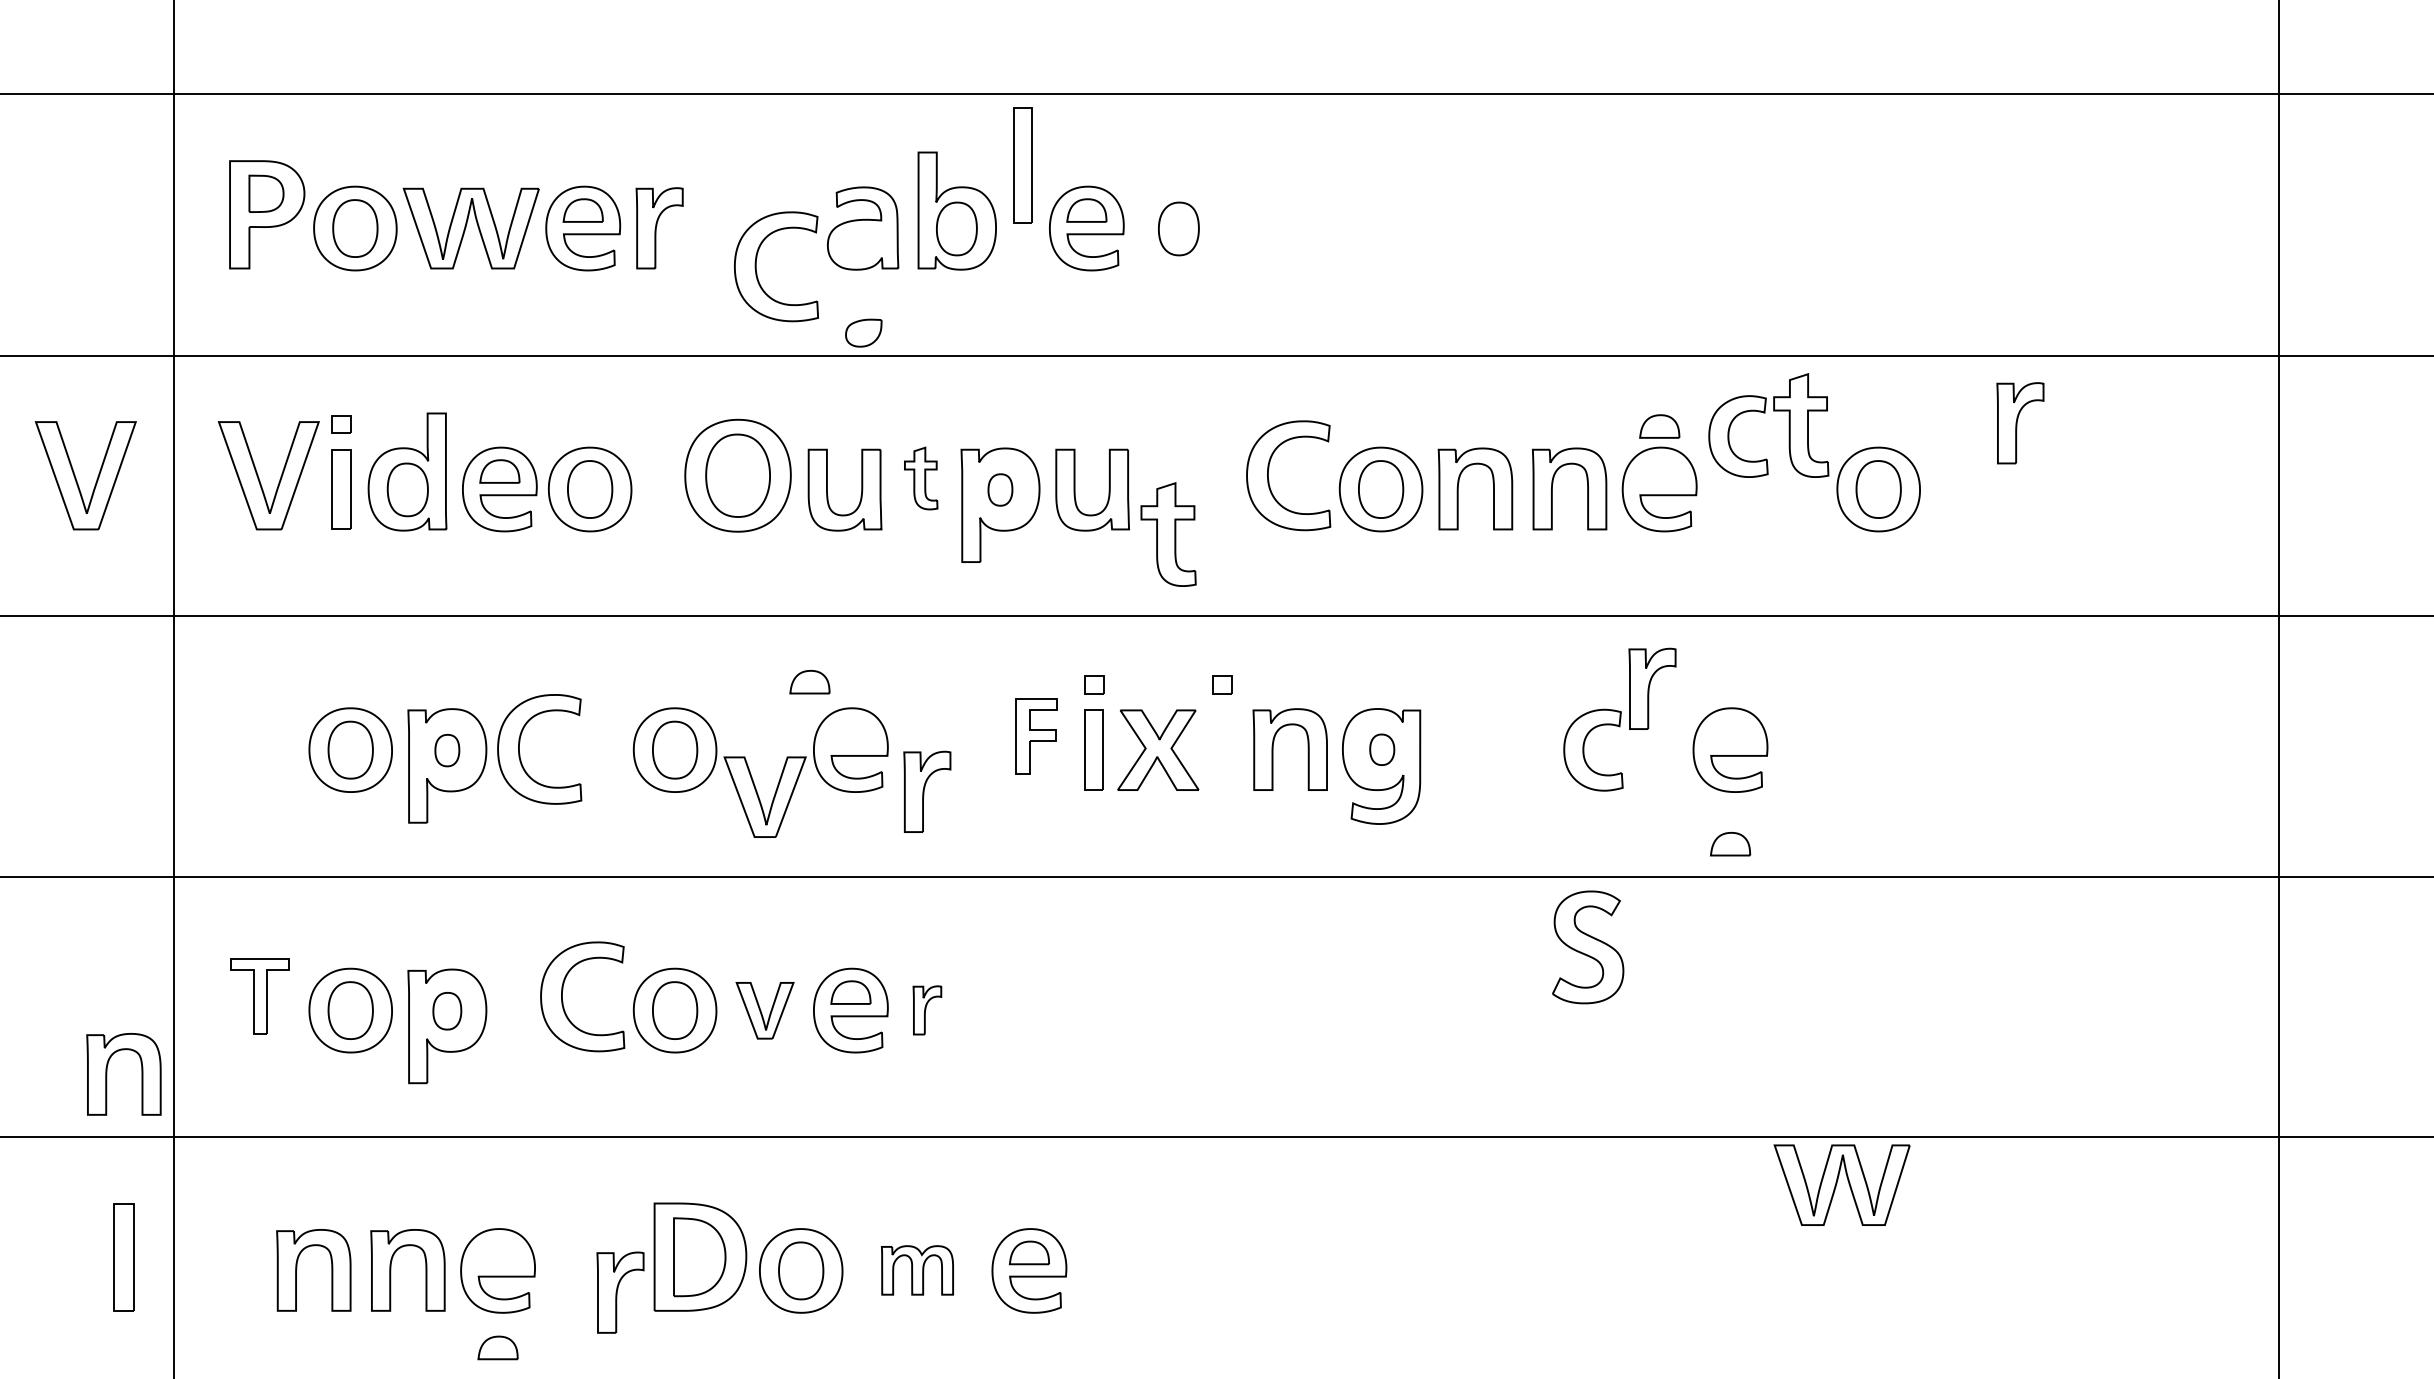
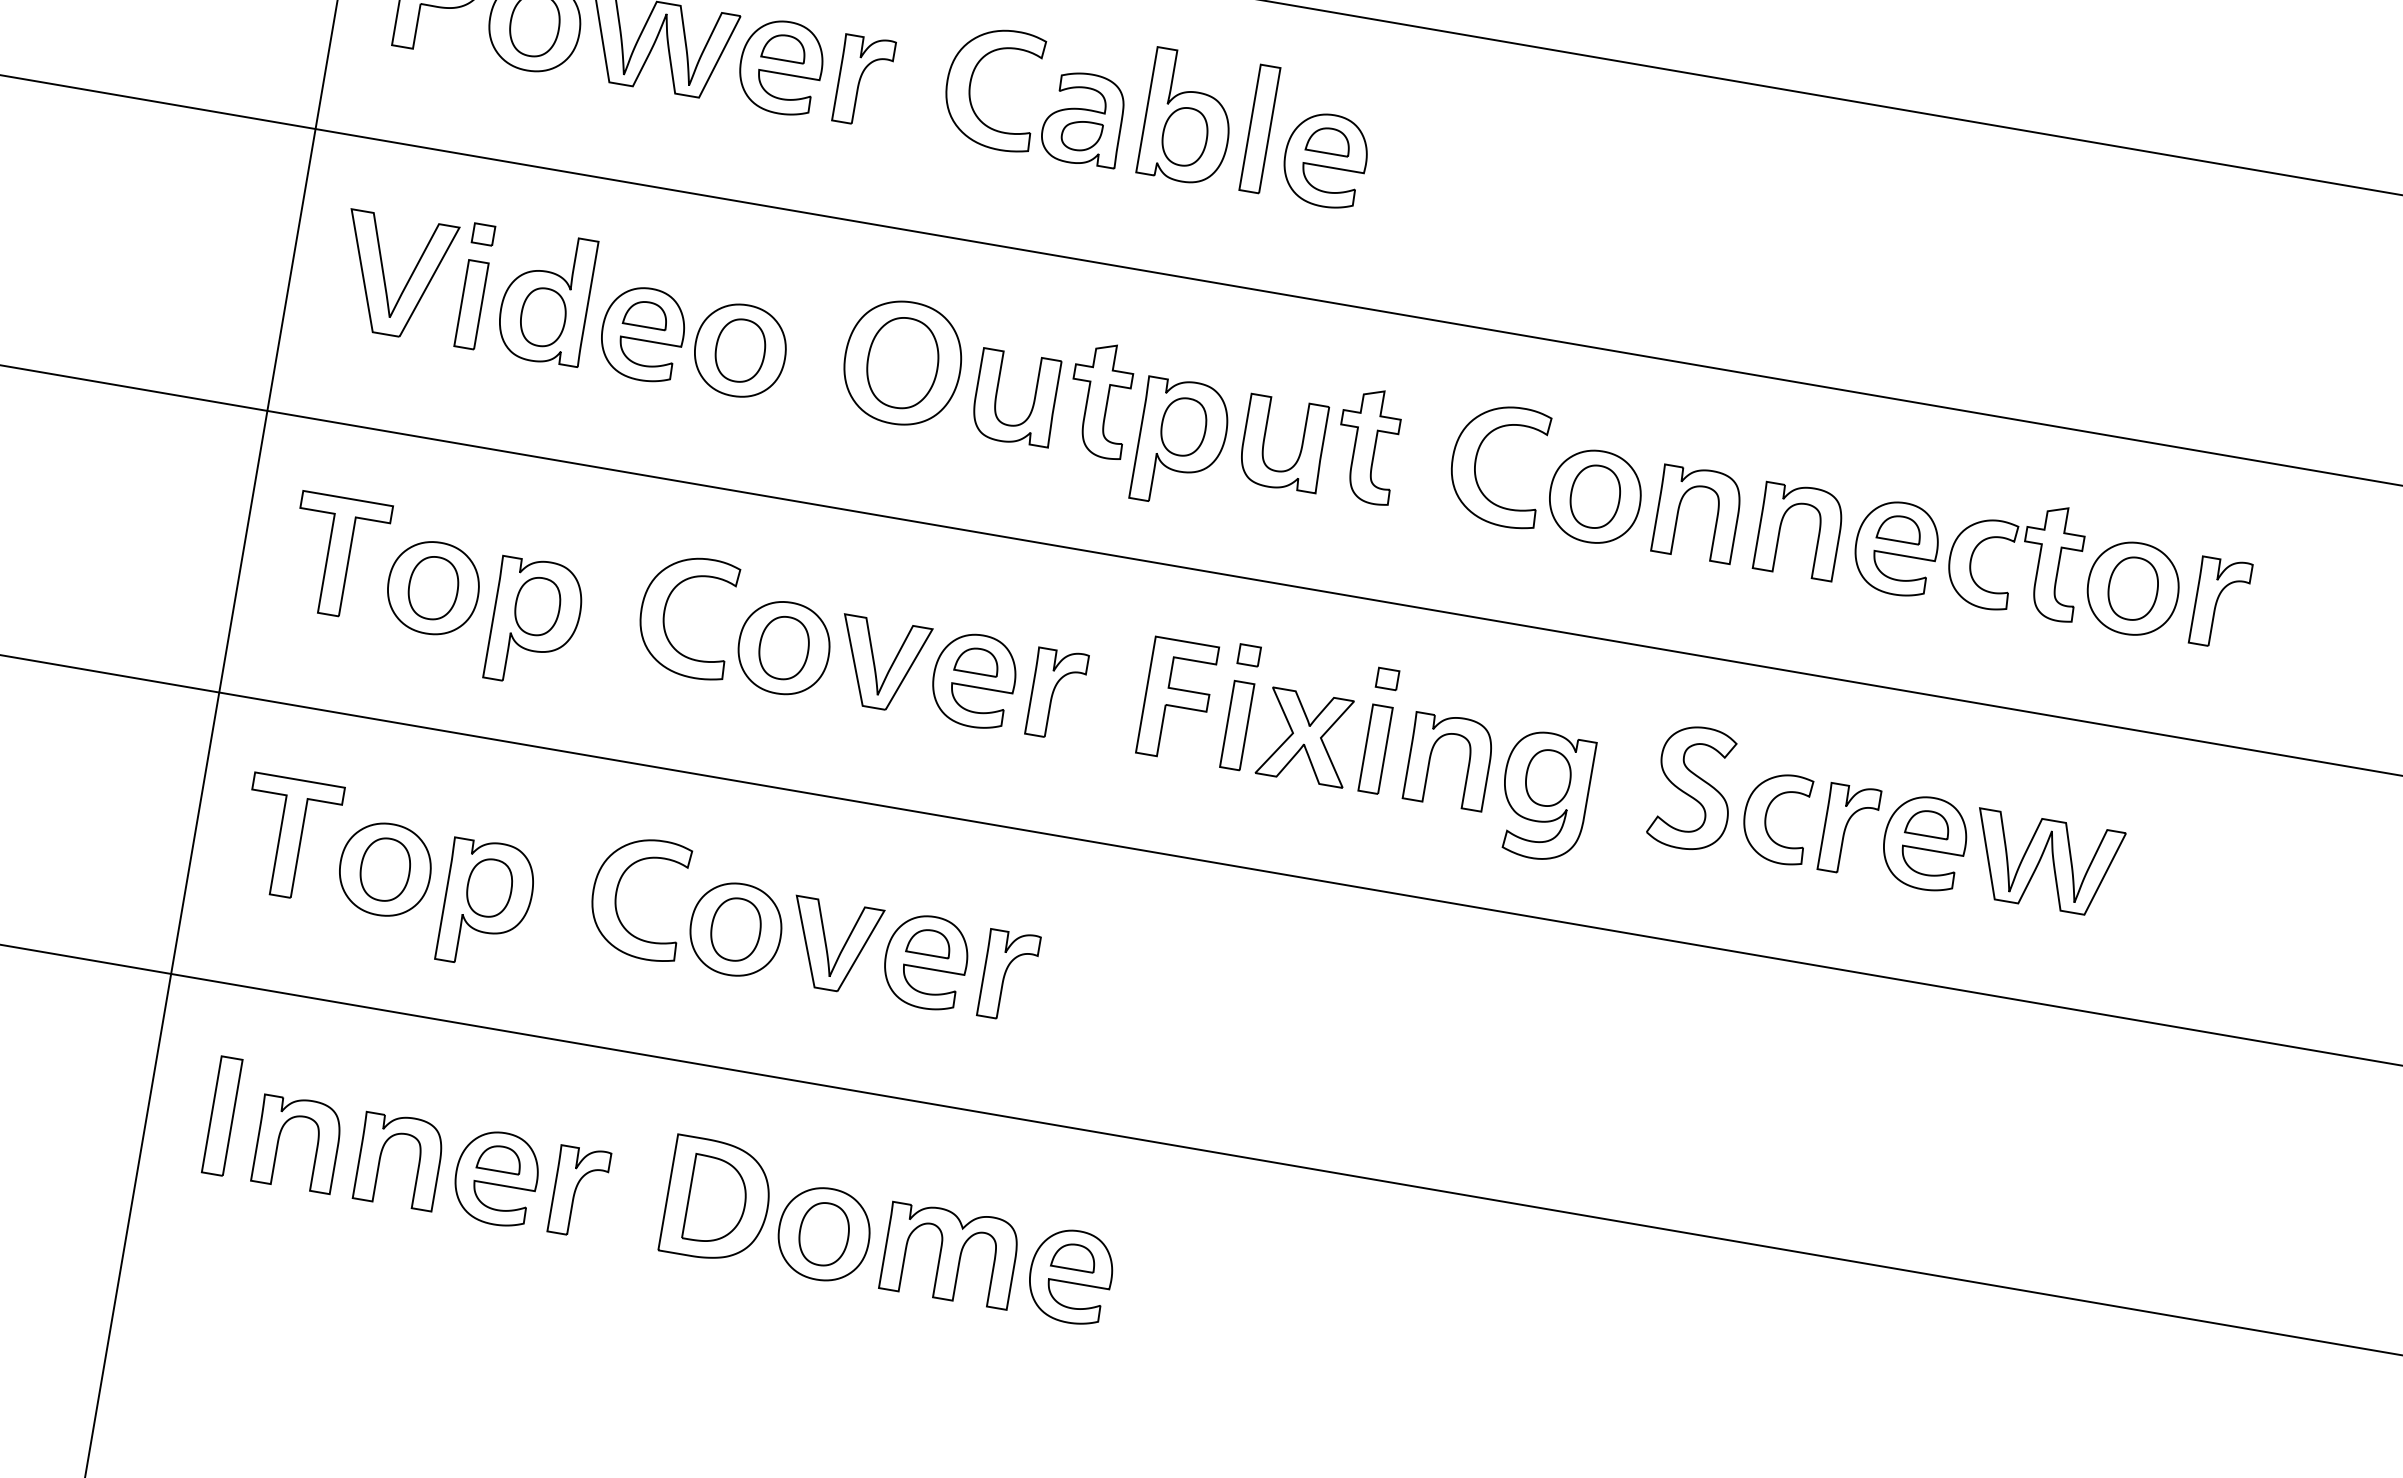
part: (1022, 165) -> (1259, 128), moved
part: (1178, 228) -> (1424, 177), removed
part: (756, 266) -> (971, 84), moved
part: (863, 332) -> (1081, 135), moved
part: (1765, 413) -> (2015, 542), moved
part: (2020, 423) -> (2220, 603), moved
part: (1659, 426) -> (1899, 528), moved
part: (76, 477) -> (187, 242), removed
part: (921, 478) -> (1100, 399), size x1.67
part: (1000, 489) -> (1183, 426), size x1.67
part: (1168, 534) -> (1367, 445), moved
part: (809, 682) -> (976, 661), moved
part: (1652, 688) -> (1849, 829), moved
part: (260, 736) -> (338, 556), added
part: (1036, 736) -> (1177, 700), size x1.43
part: (1221, 749) -> (1374, 748), added
part: (1382, 749) -> (1548, 778), size x1.67
part: (447, 750) -> (537, 606), size x1.67
part: (520, 753) -> (665, 617), moved
part: (927, 791) -> (1057, 693), moved
part: (764, 796) -> (880, 663), moved
part: (1730, 844) -> (1928, 823), moved
part: (1588, 947) -> (1693, 788), moved
part: (260, 996) -> (290, 837), size x1.43
part: (764, 1010) -> (832, 945), size x1.43
part: (927, 1010) -> (1008, 976), size x1.67
part: (447, 1011) -> (489, 888), size x1.43
part: (107, 1074) -> (110, 893), removed
part: (1841, 1184) -> (2044, 862), moved
part: (123, 1257) -> (221, 1116), moved
part: (917, 1270) -> (949, 1255), size x1.67
part: (620, 1292) -> (579, 1191), moved
part: (497, 1347) -> (499, 1158), moved

